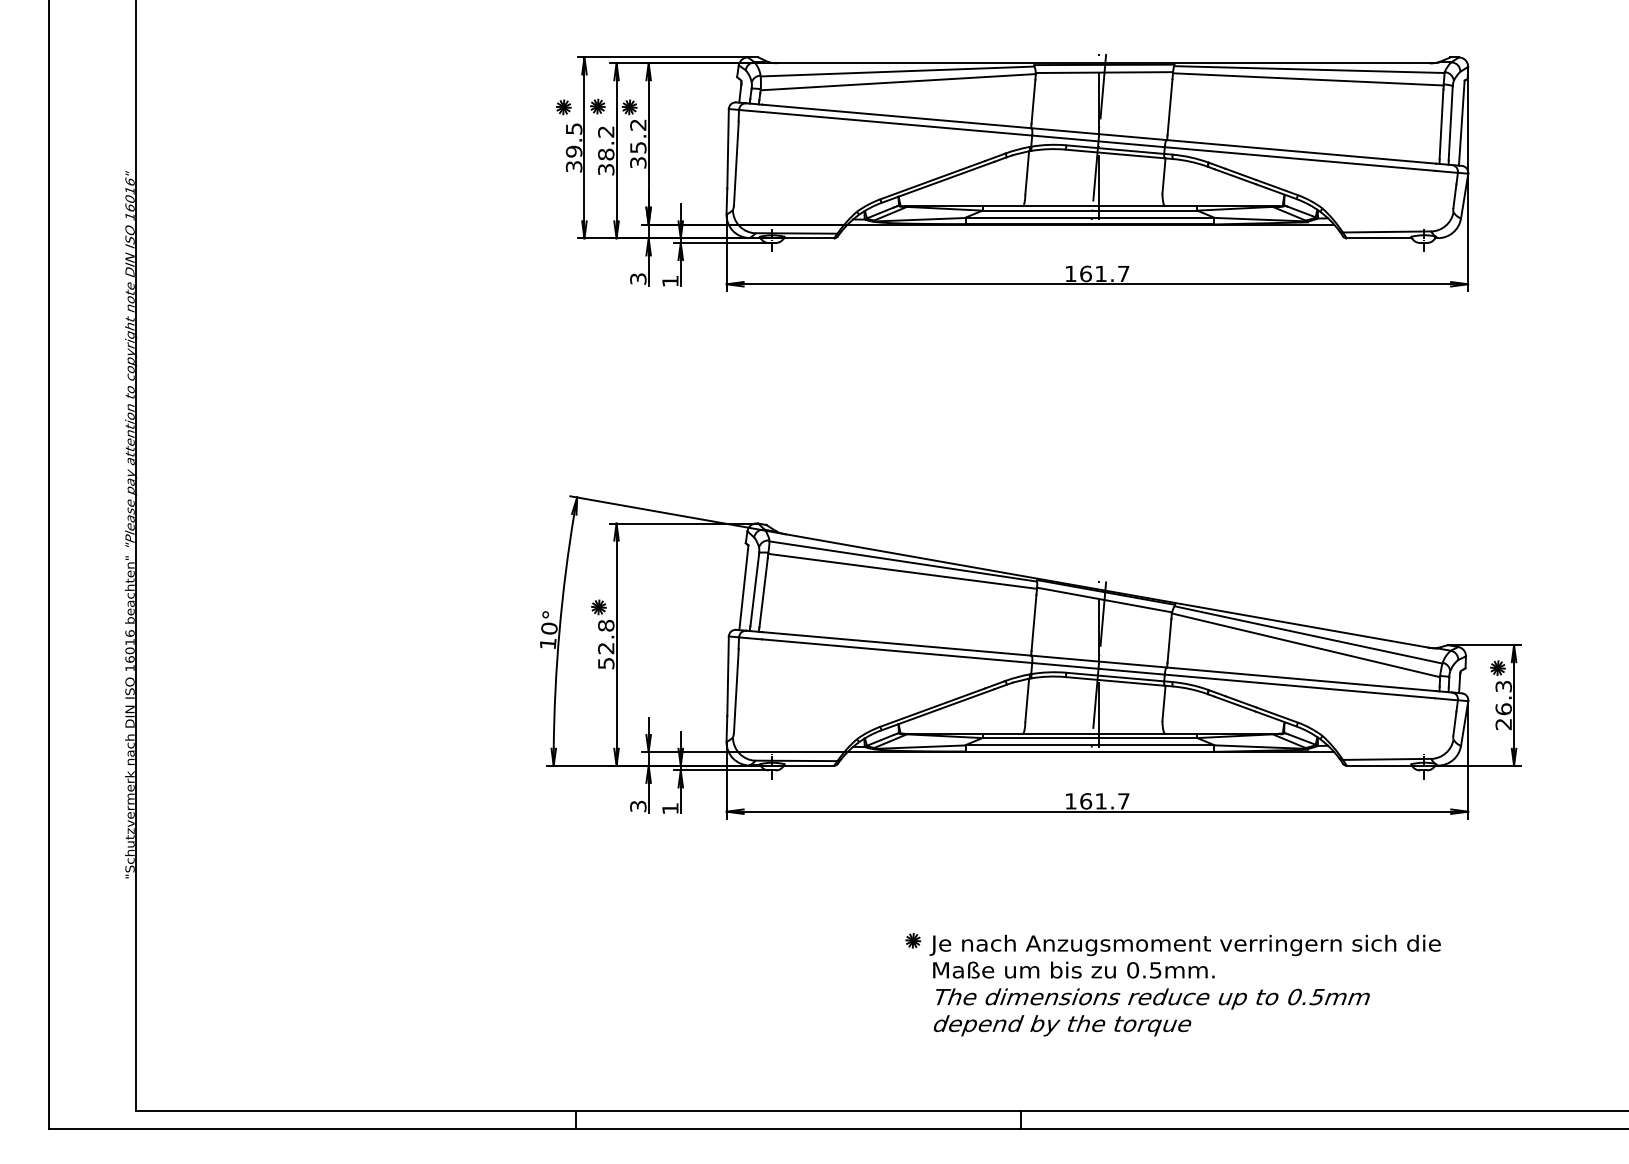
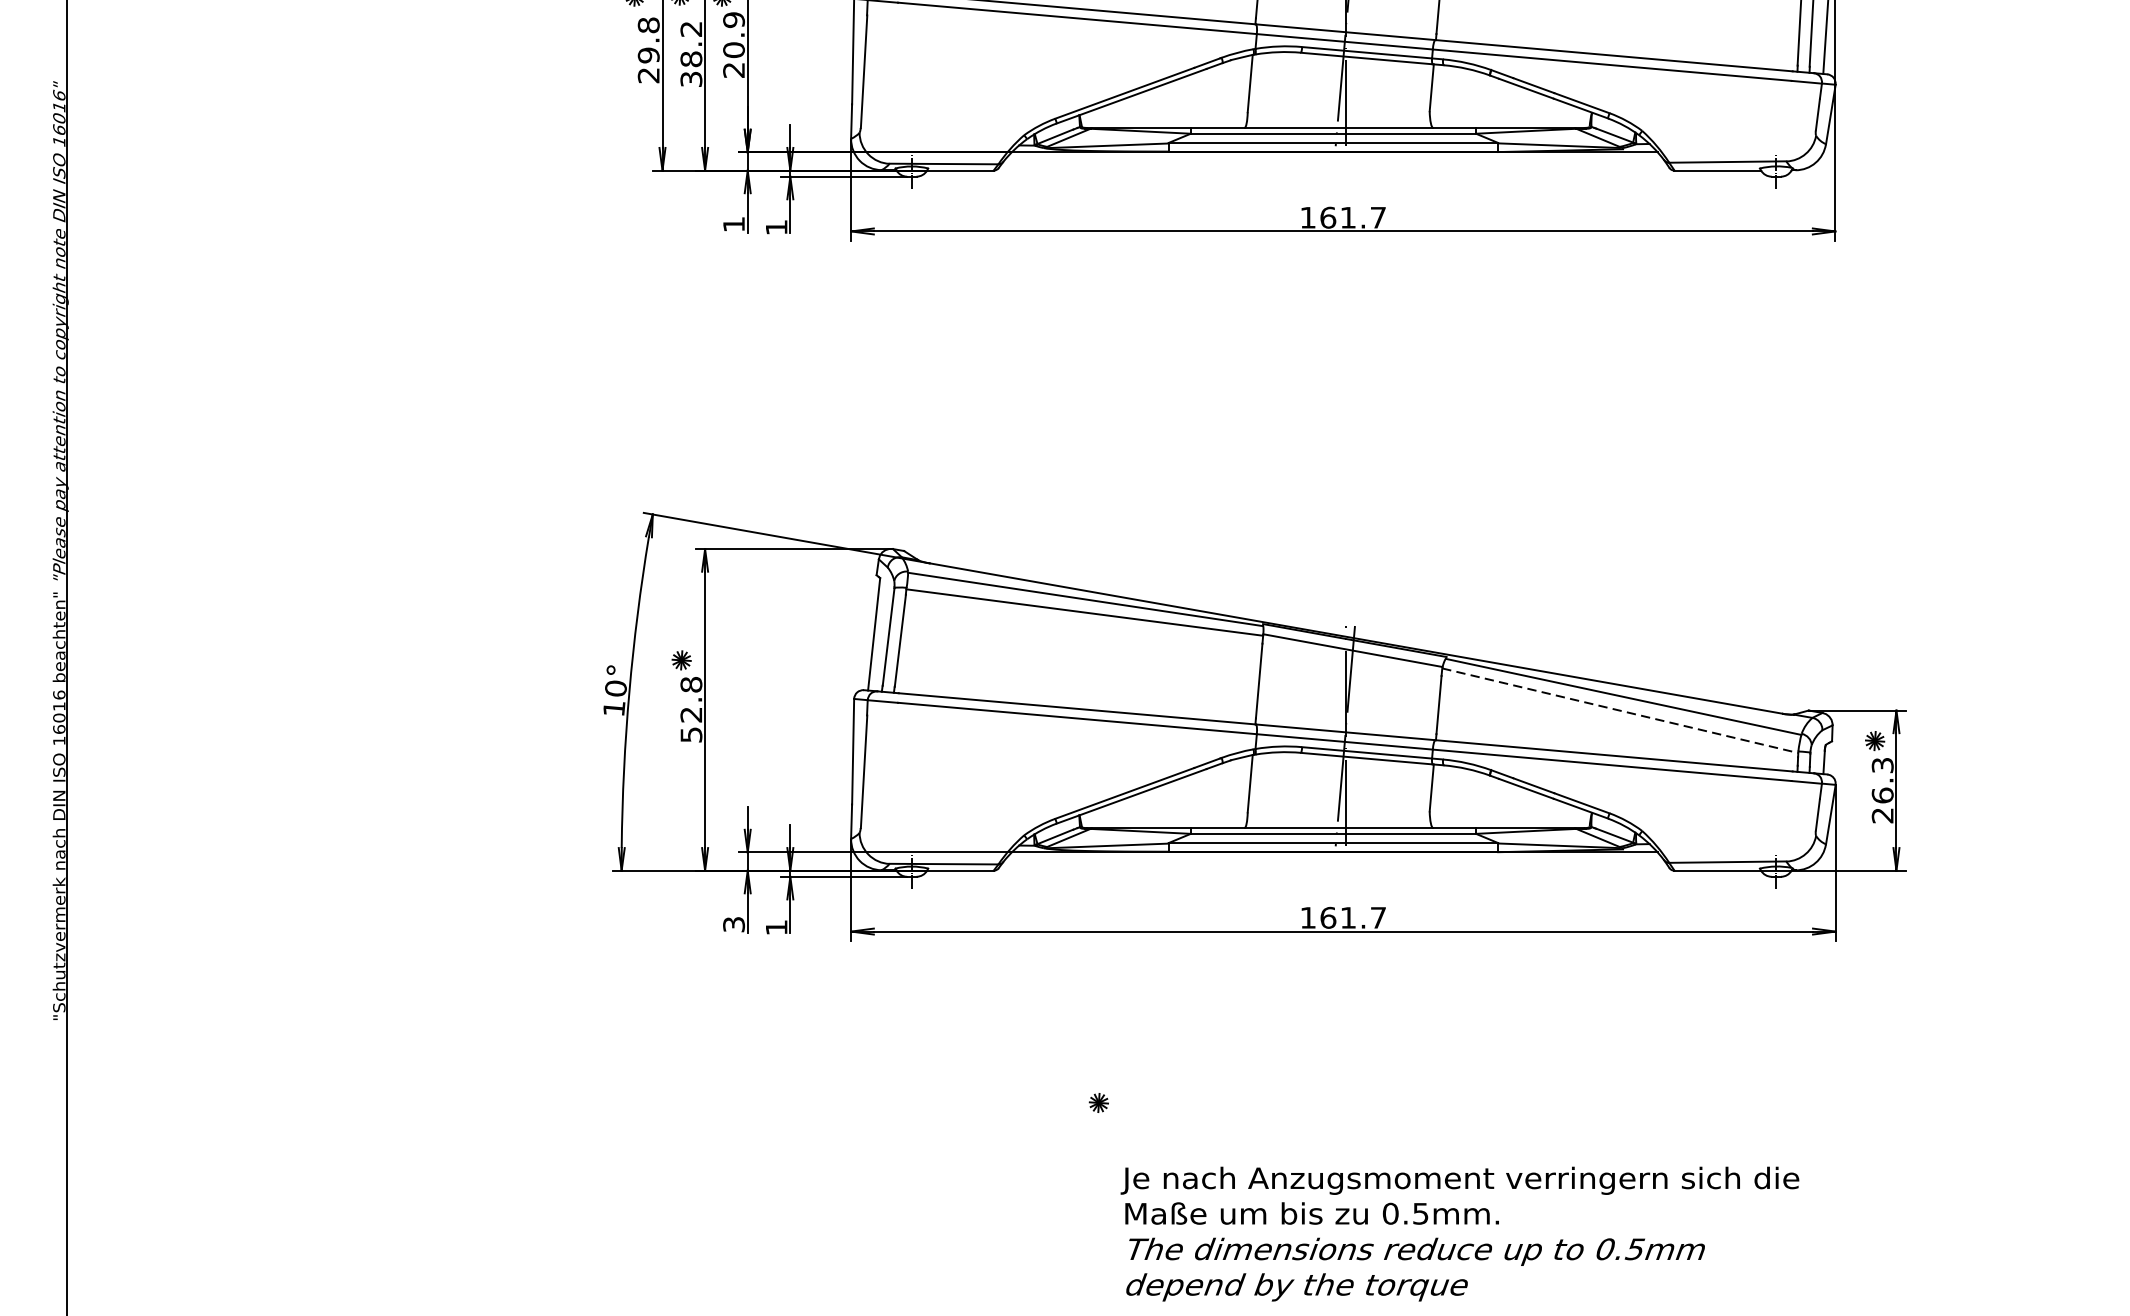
text: (638, 143) -> (734, 44), 35.2 -> 20.9
text: (573, 147) -> (647, 49), 39.5 -> 29.8
text: (638, 278) -> (734, 223), 3 -> 1
line: (1305, 645) -> (1619, 710), solid -> dashed
text: (1184, 985) -> (1458, 1233), moved

